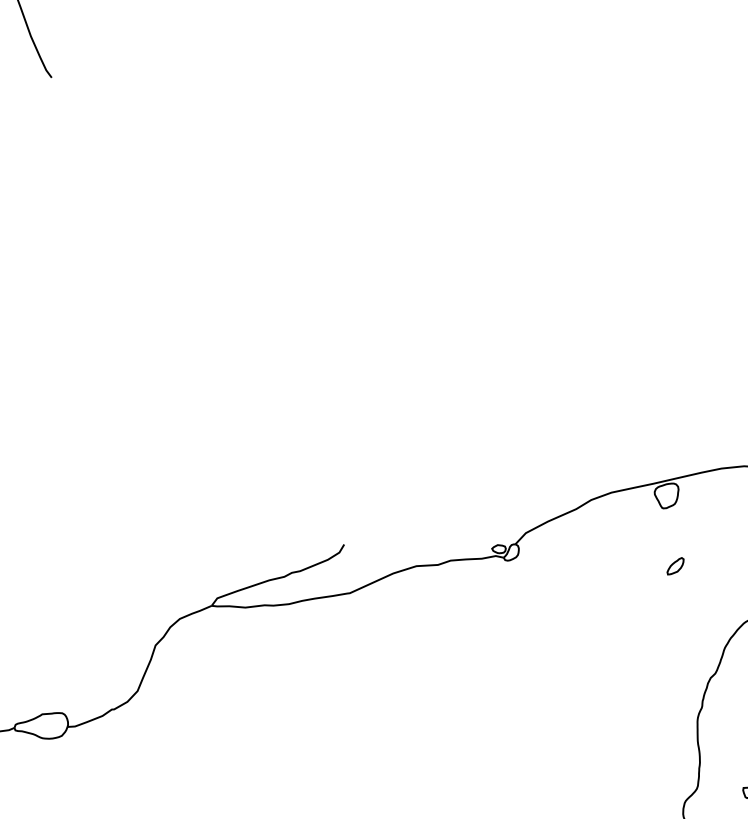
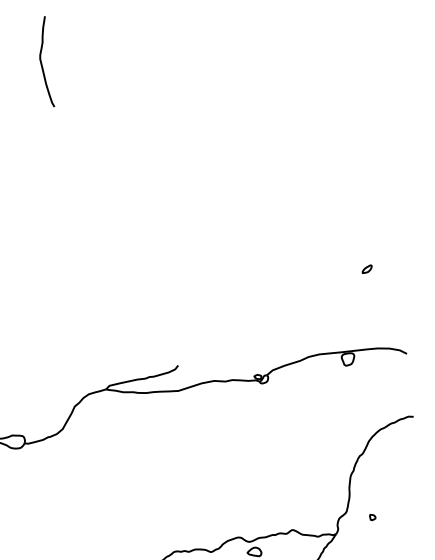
part: (674, 565) -> (366, 268), moved

